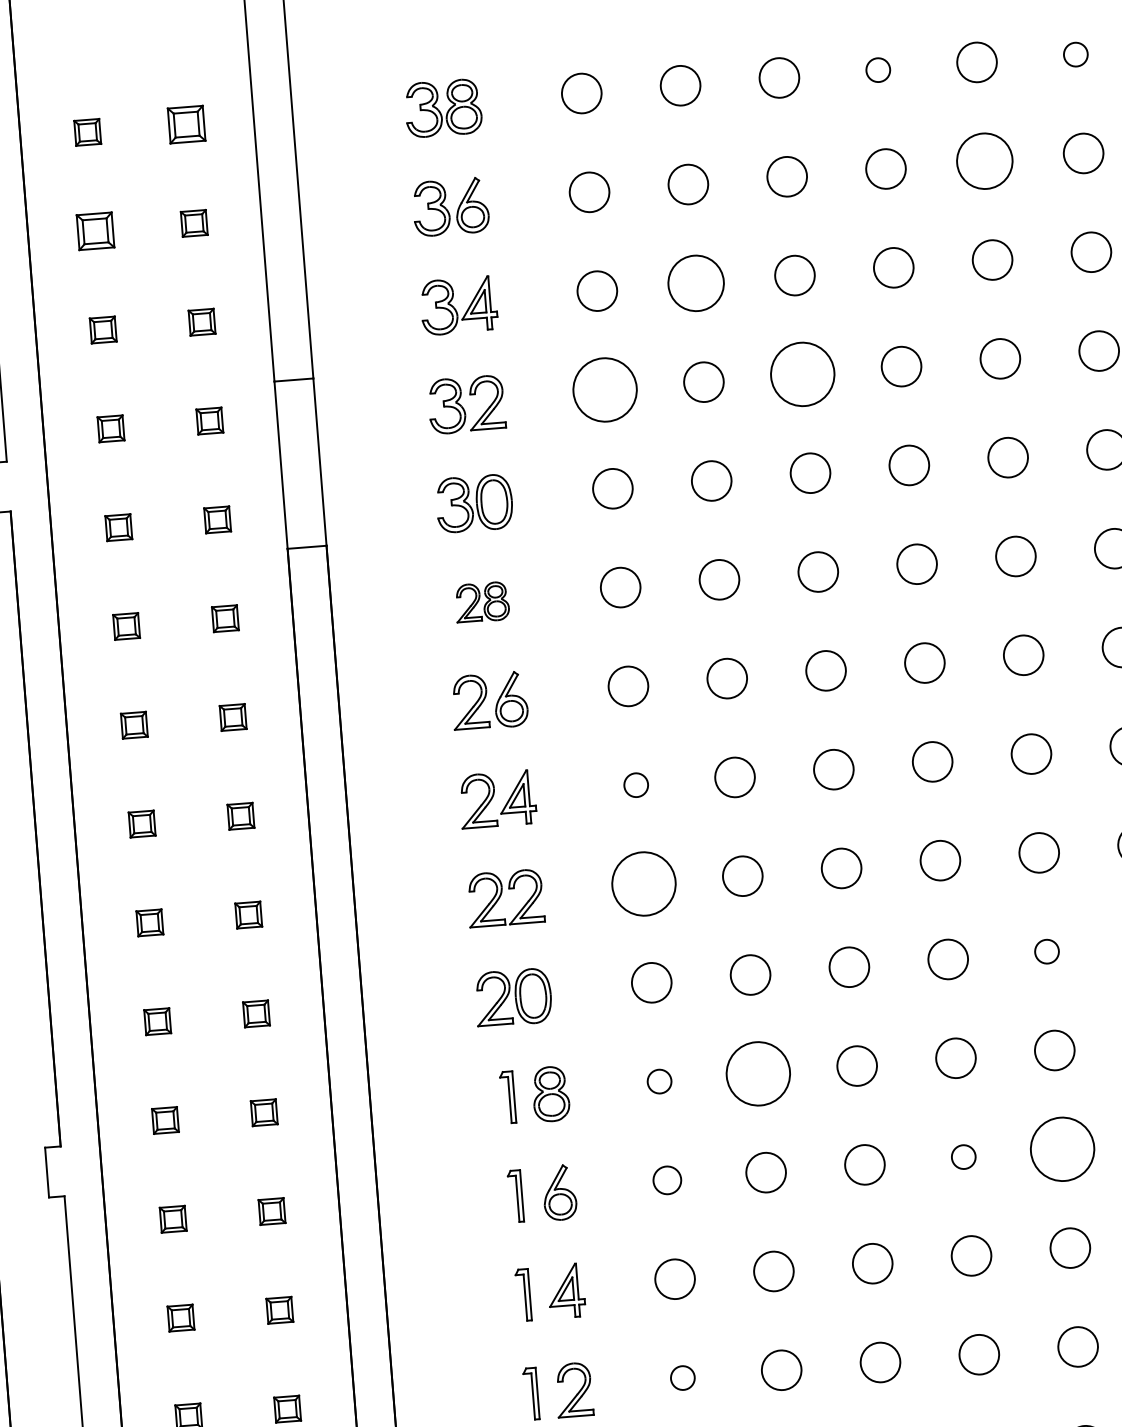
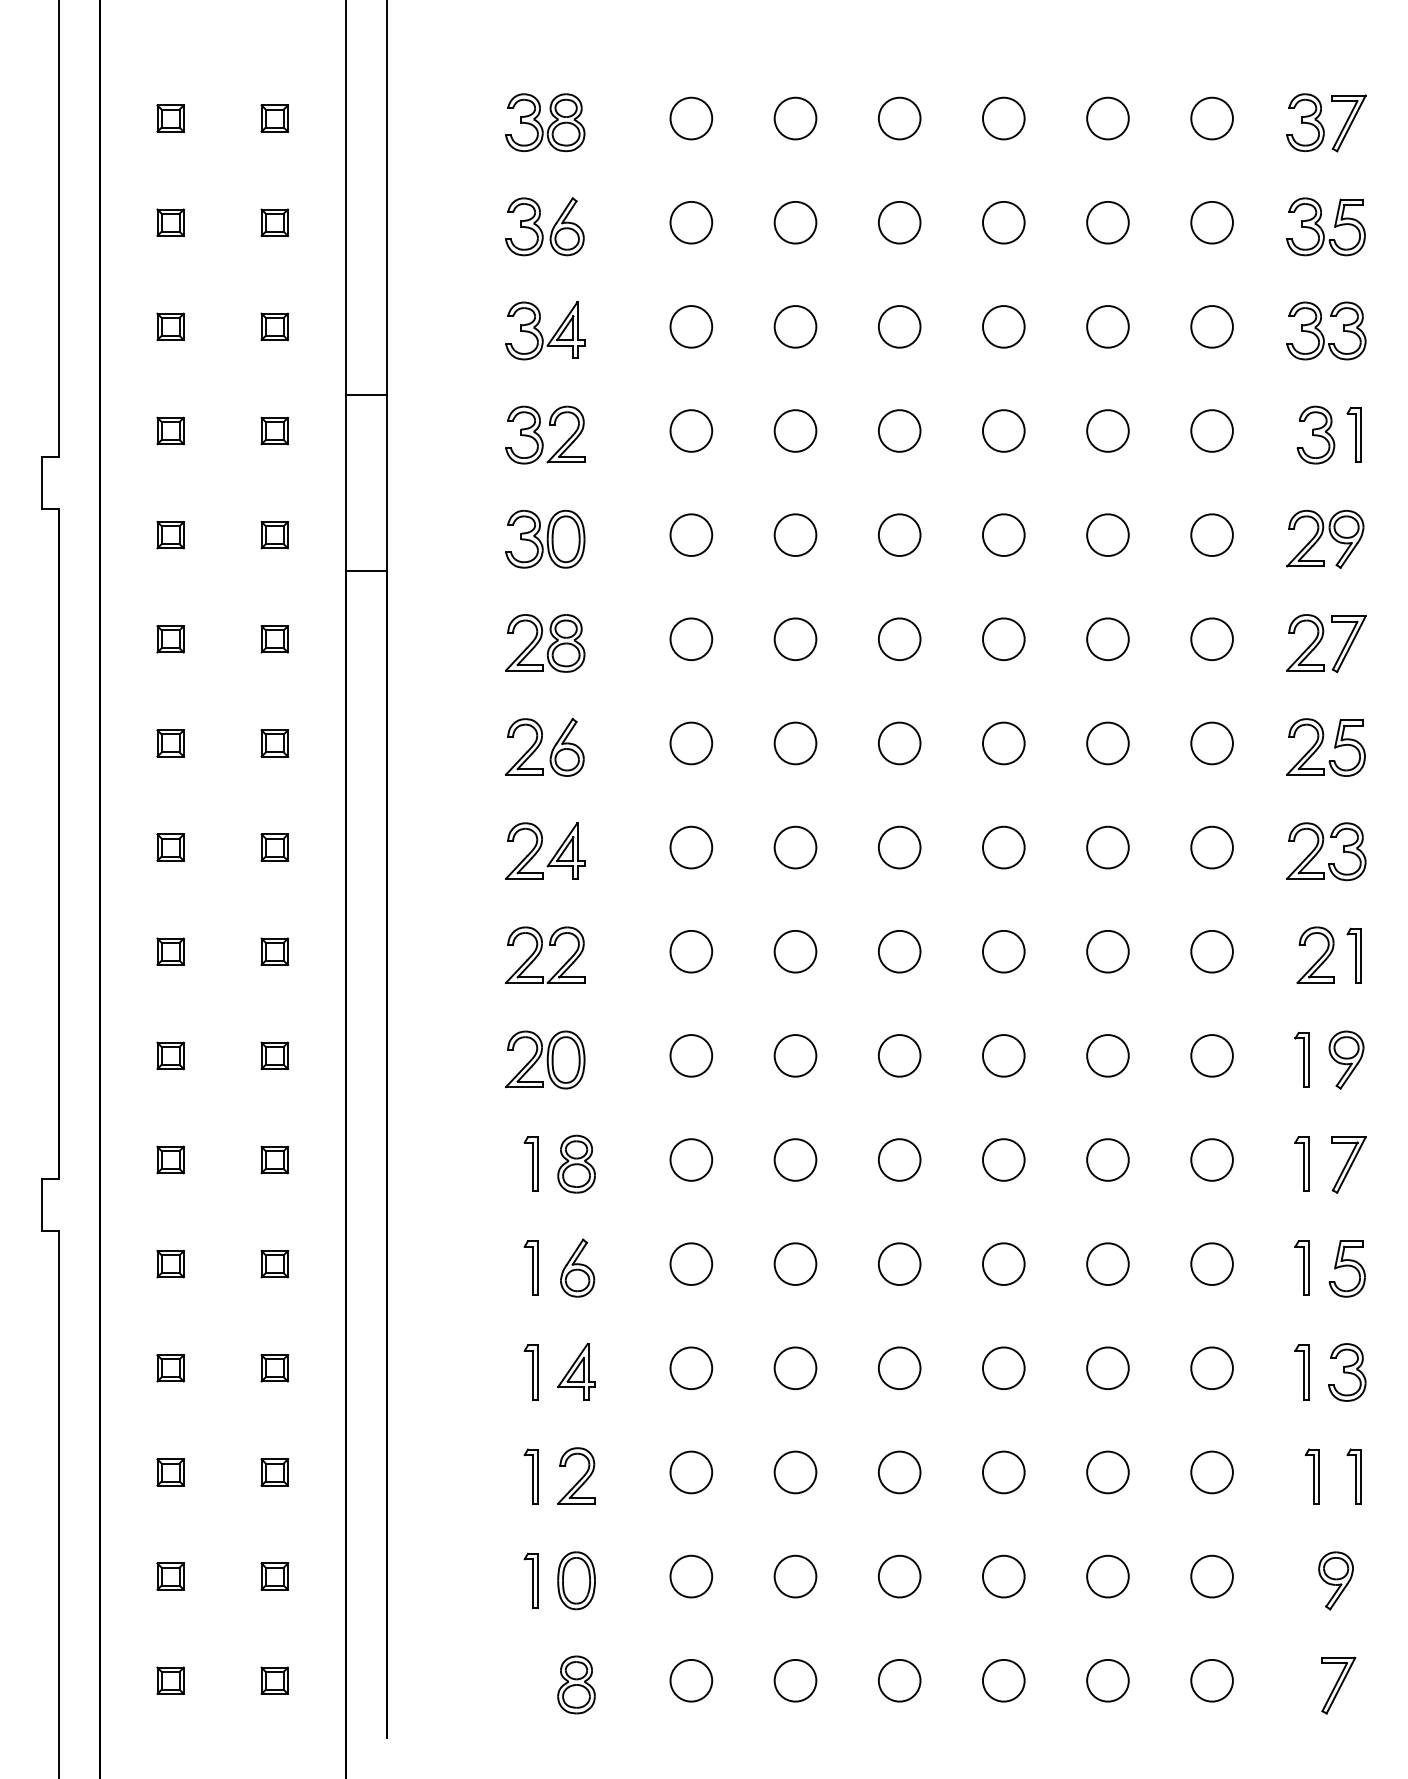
circle: (1075, 54) -> (1211, 118), size x1.67
circle: (877, 70) -> (1003, 118), size x1.67
part: (186, 124) -> (274, 118), size x0.71
circle: (984, 161) -> (1107, 222), size x0.71
part: (95, 231) -> (170, 222), size x0.71
circle: (696, 283) -> (795, 326), size x0.71
circle: (802, 373) -> (899, 430), size x0.62
circle: (605, 389) -> (691, 430), size x0.62
part: (481, 602) -> (544, 643), size x1.43
circle: (636, 785) -> (691, 847), size x1.67
circle: (644, 883) -> (691, 951), size x0.62
circle: (1046, 951) -> (1107, 1055), size x1.67
circle: (758, 1073) -> (795, 1159), size x0.62
circle: (659, 1081) -> (691, 1159), size x1.67
circle: (1062, 1148) -> (1107, 1263), size x0.62
circle: (963, 1156) -> (1003, 1263), size x1.67
circle: (667, 1179) -> (691, 1263), size x1.43
circle: (683, 1378) -> (691, 1472), size x1.67

